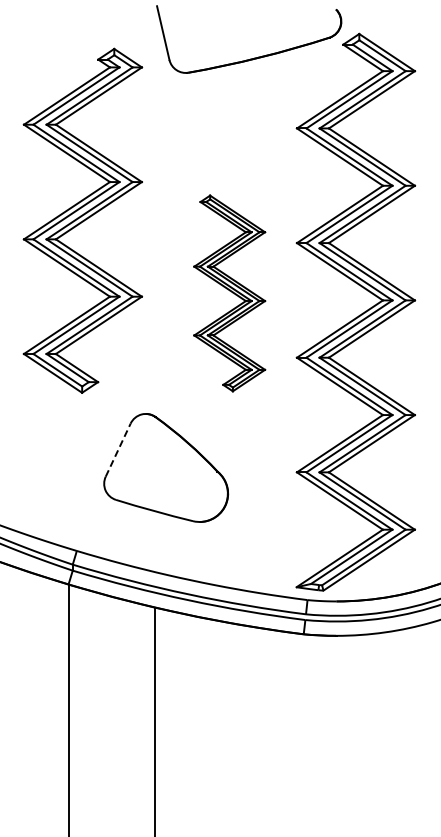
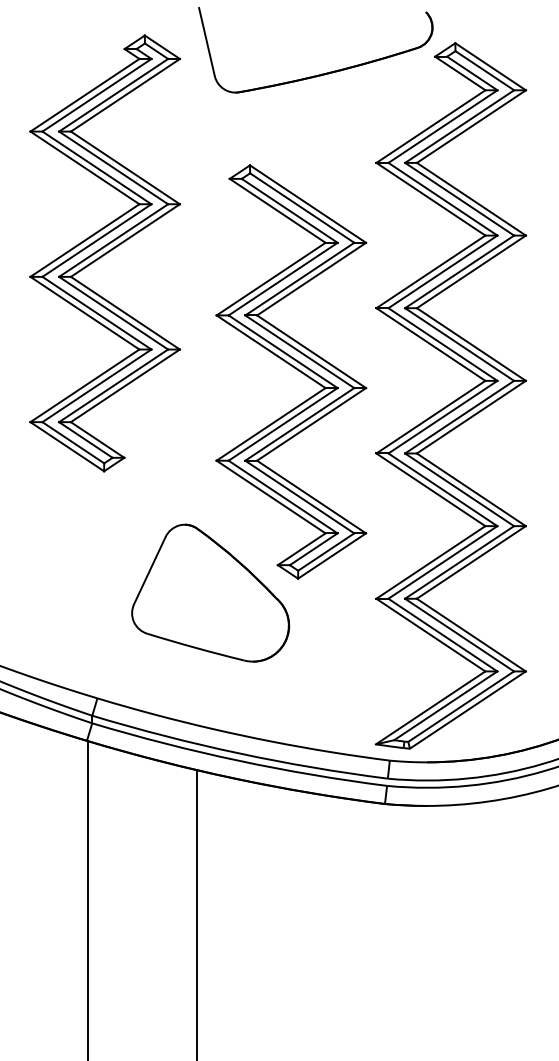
part: (82, 220) -> (104, 252), moved
part: (229, 293) -> (290, 372), size x1.67
line: (118, 449) -> (150, 569), dashed -> solid

